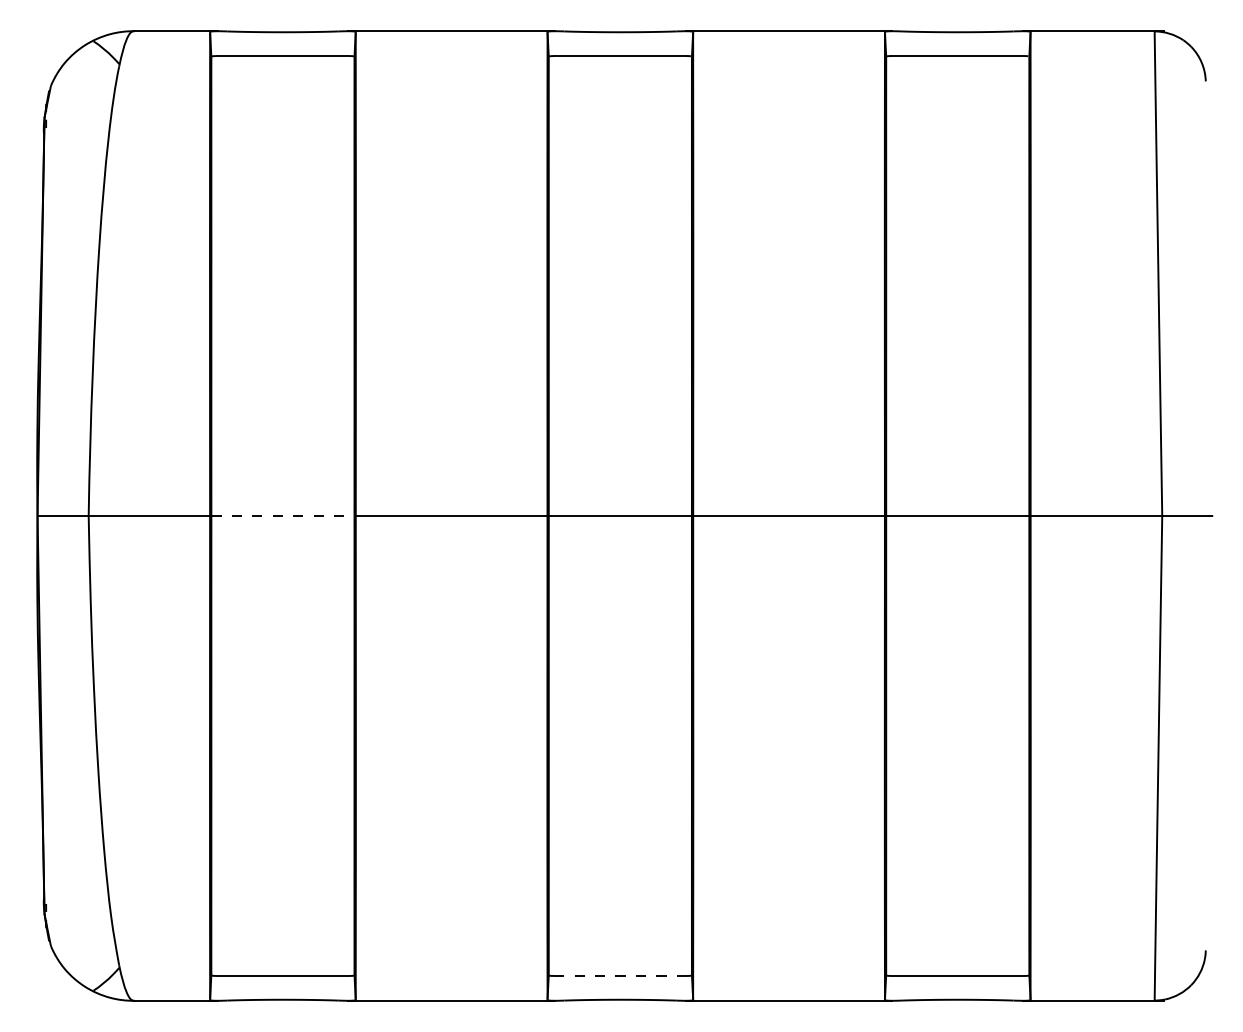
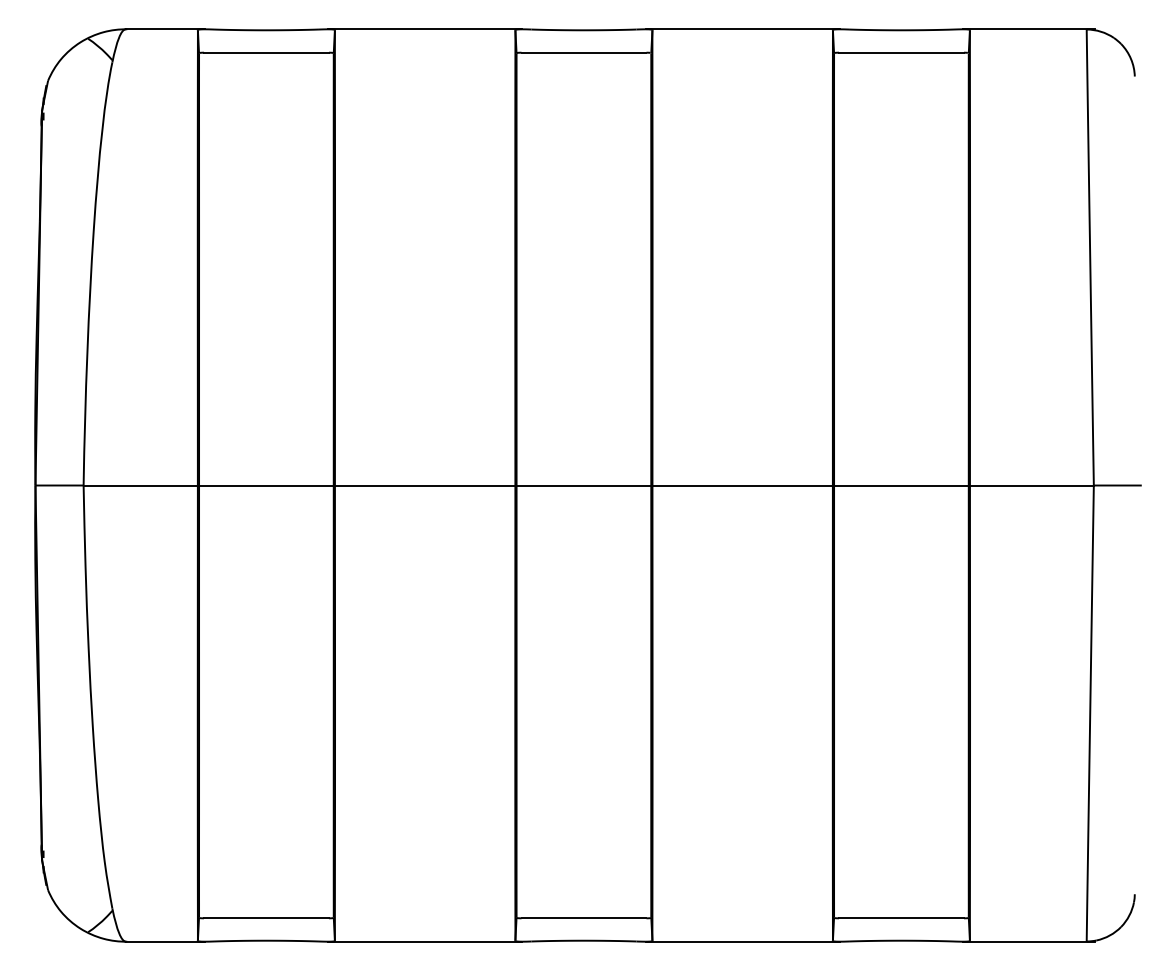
line: (283, 516) -> (266, 485), dashed -> solid
line: (620, 976) -> (584, 918), dashed -> solid

